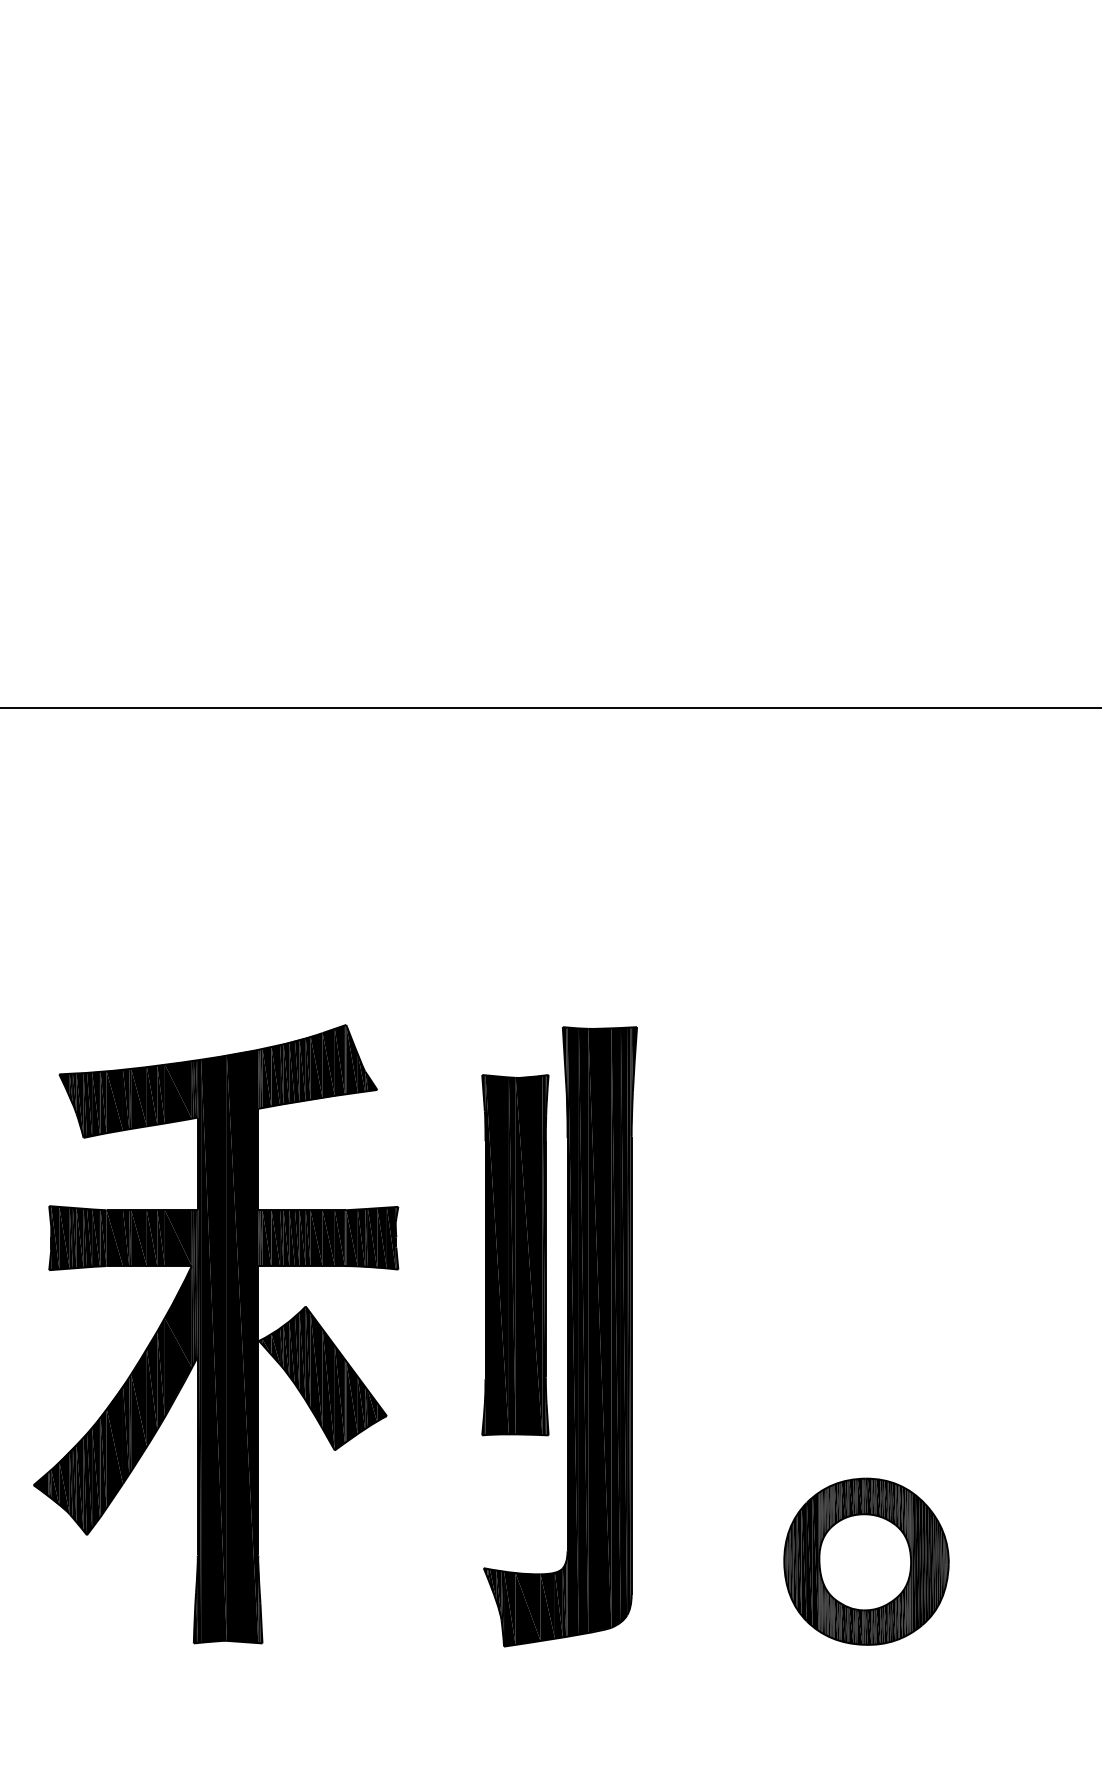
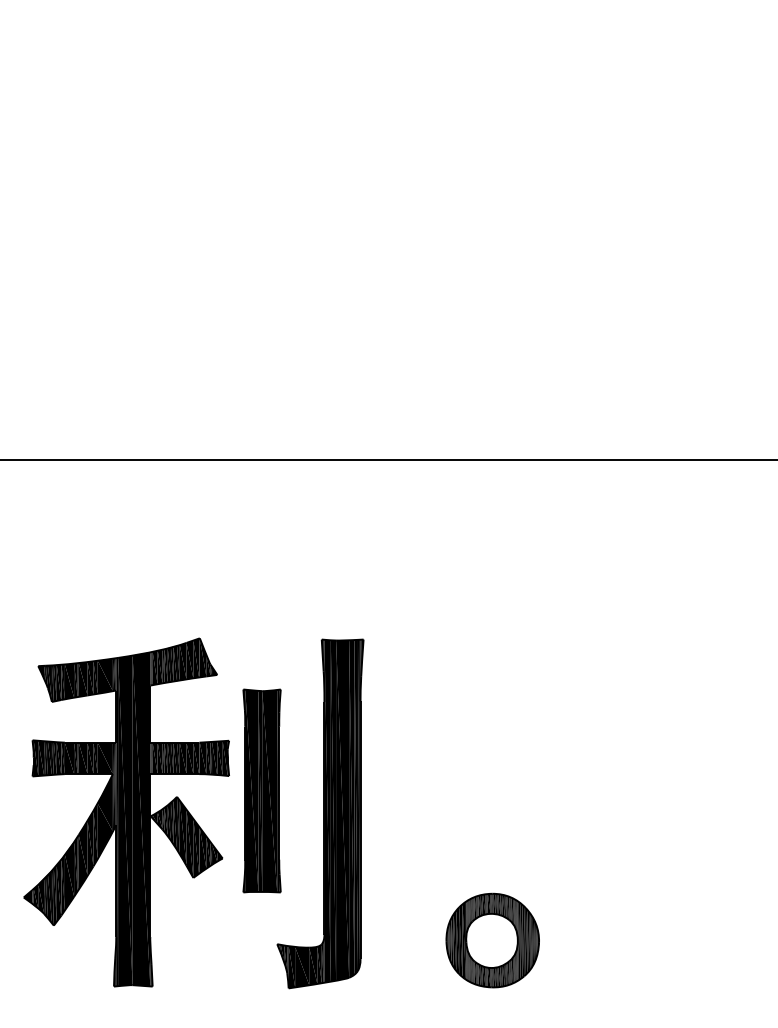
part: (514, 1254) -> (261, 790), moved

